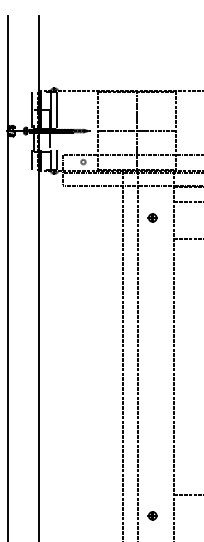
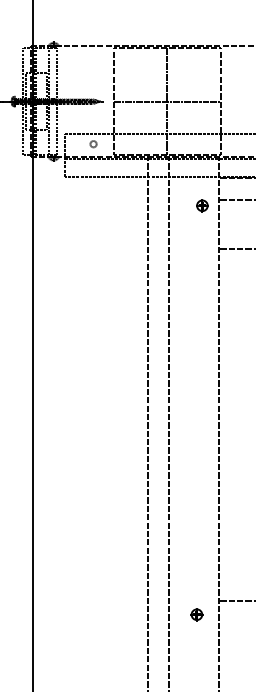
part: (152, 217) -> (202, 205), moved
part: (152, 515) -> (196, 614), moved

